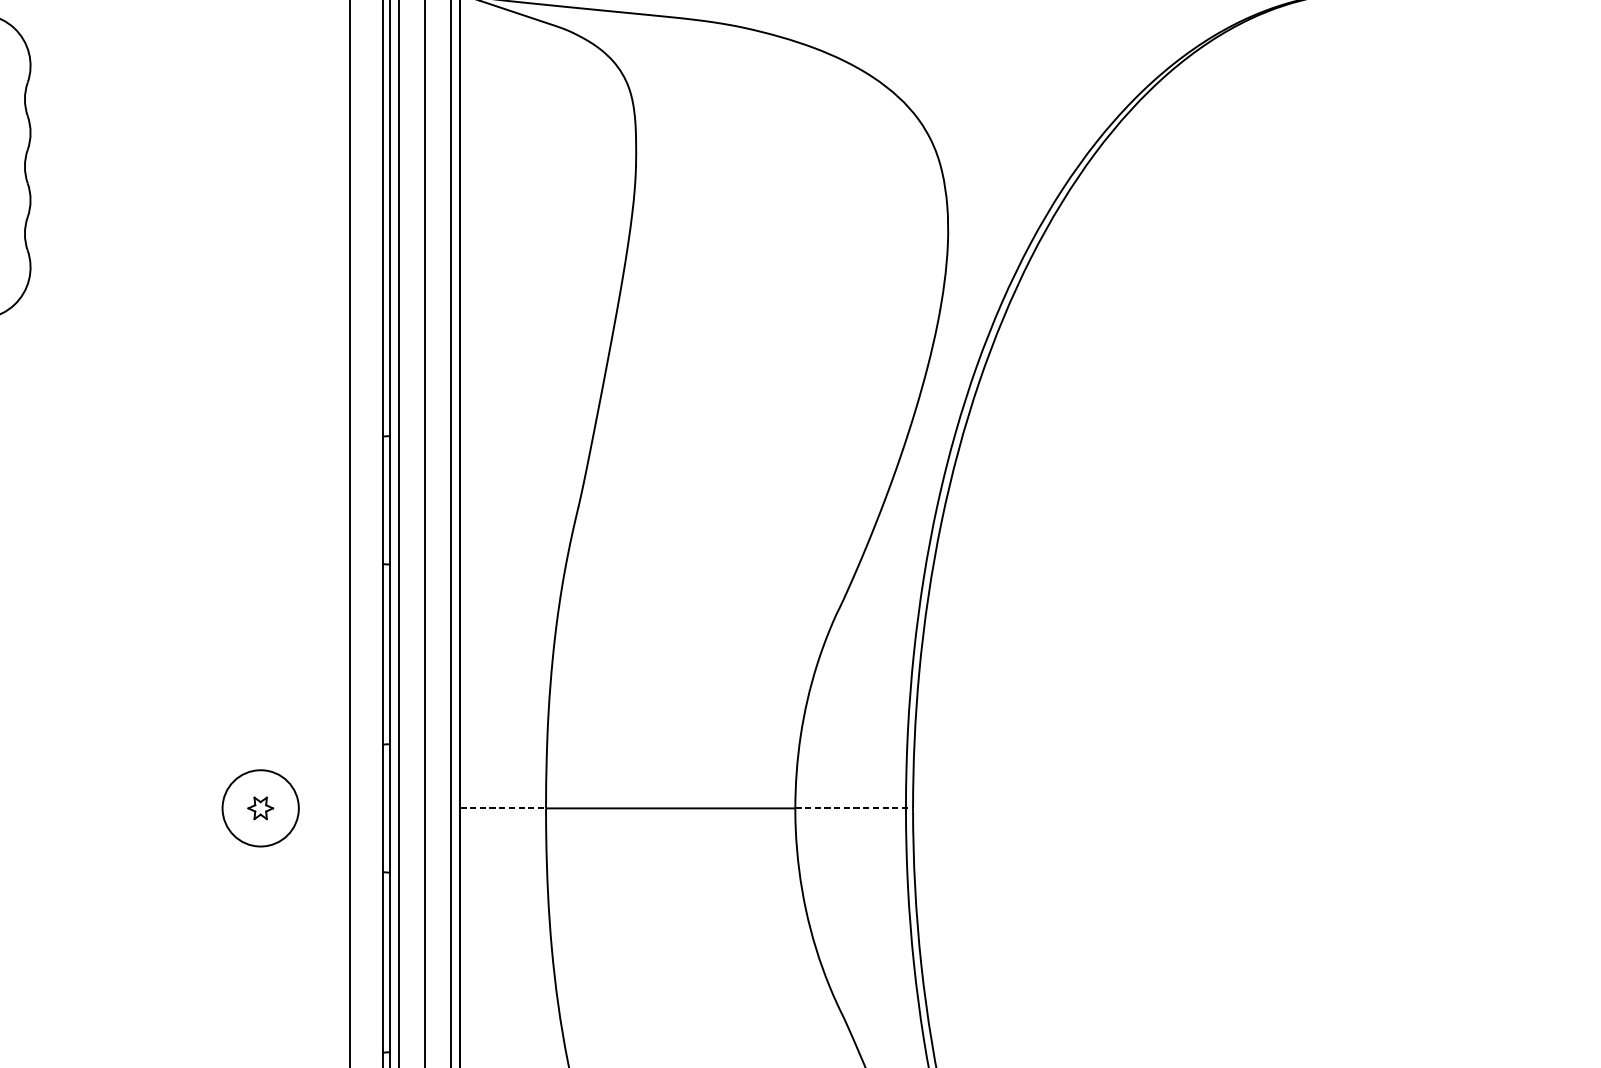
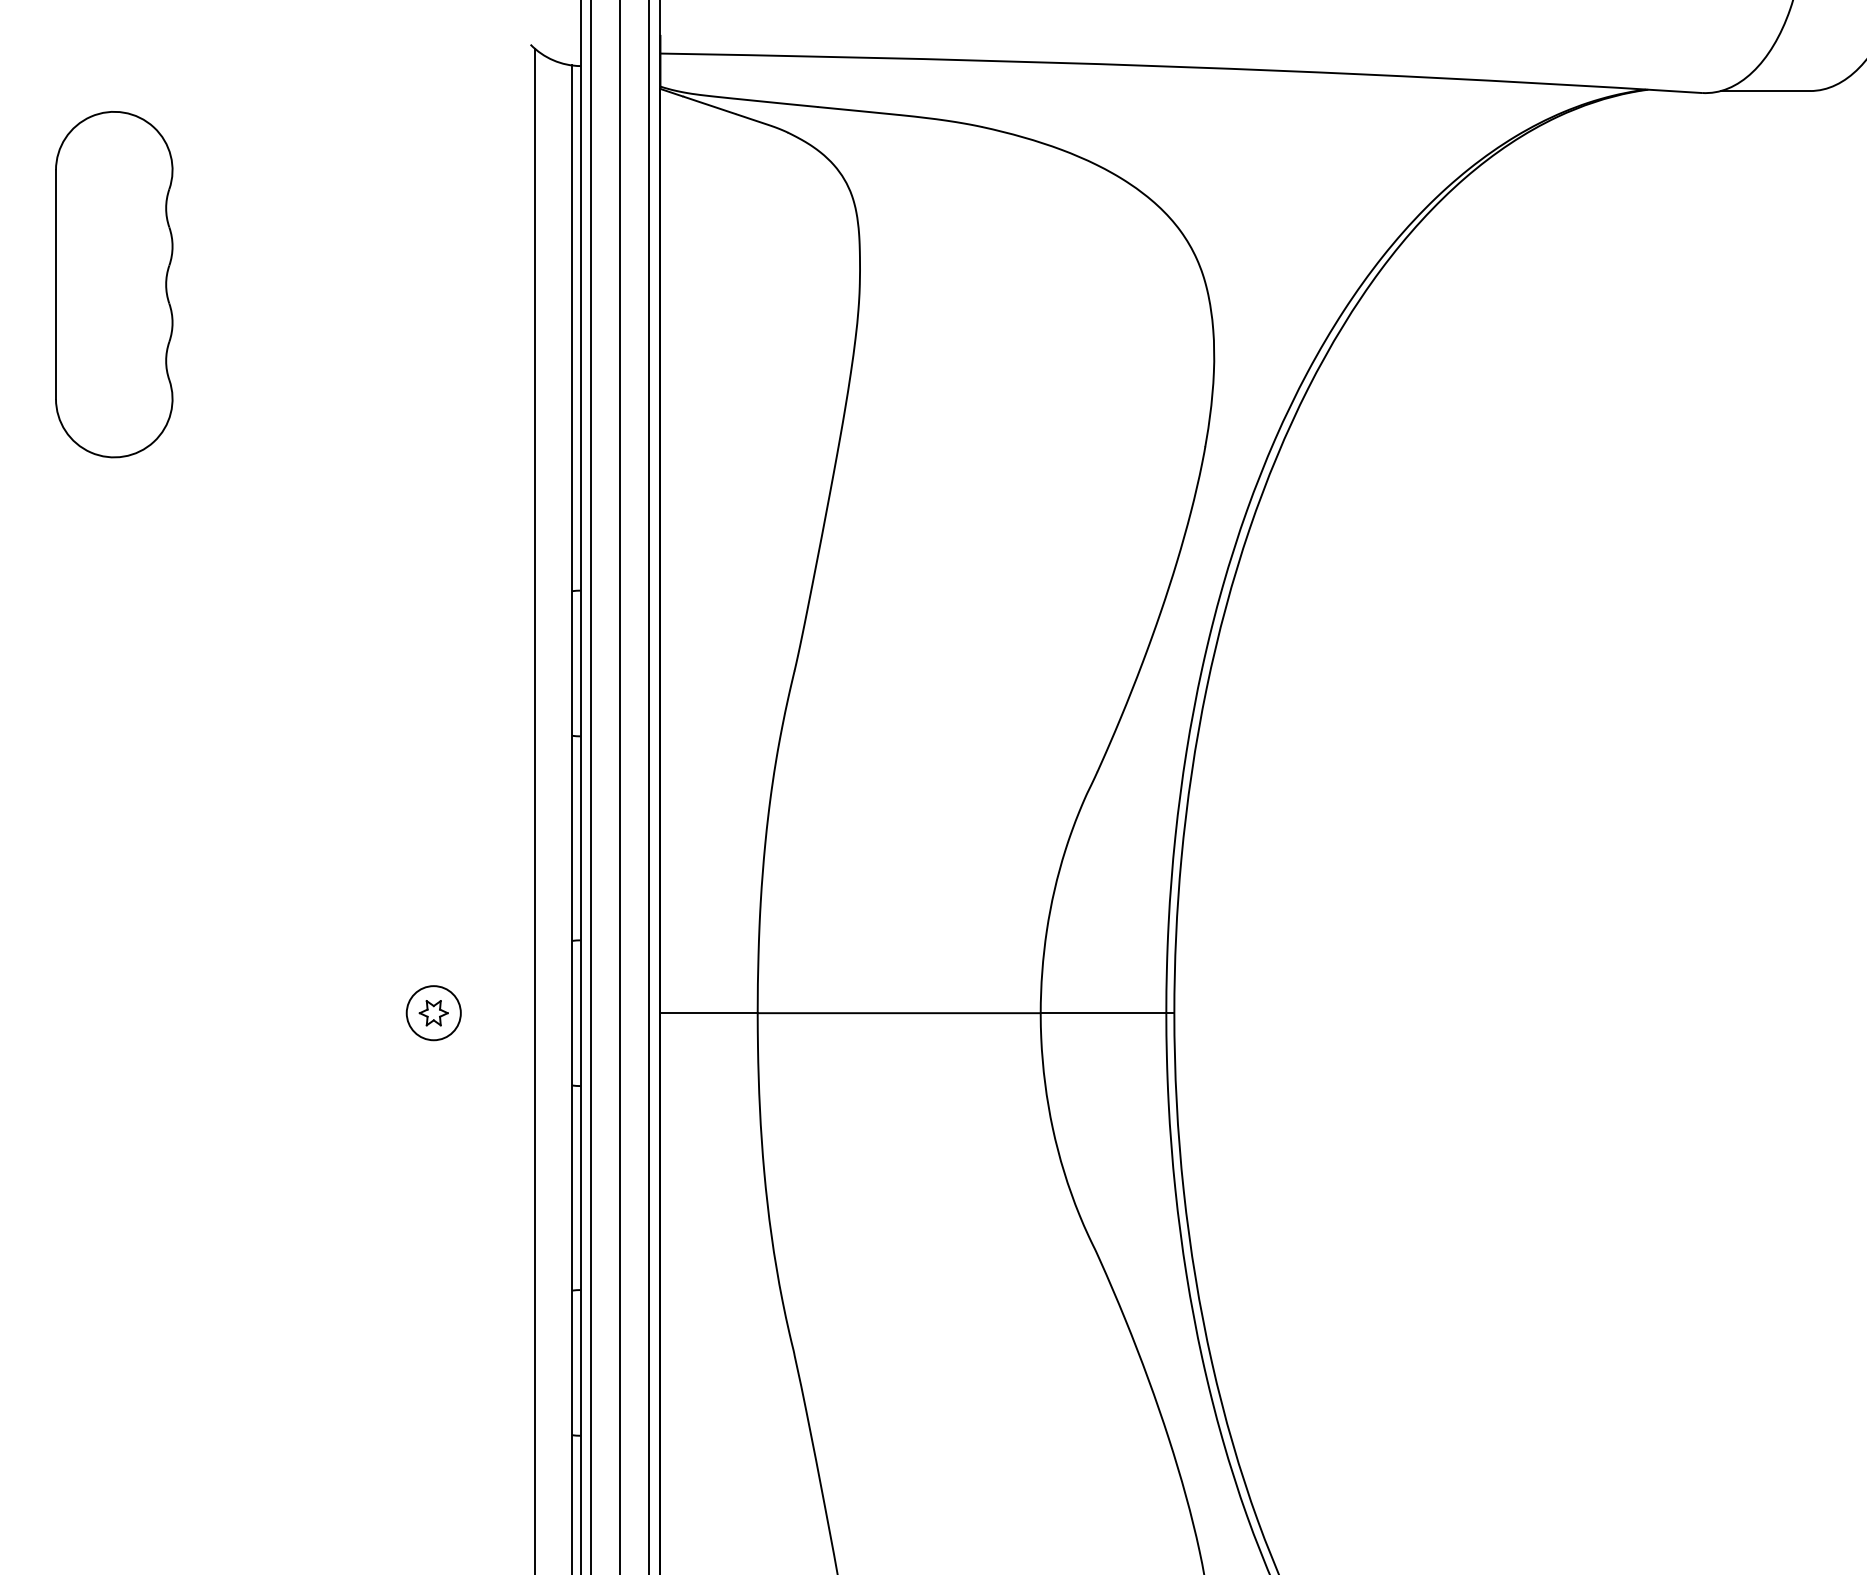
circle: (260, 808) -> (433, 1013), size x0.62
line: (503, 808) -> (709, 1013), dashed -> solid
line: (854, 808) -> (1107, 1013), dashed -> solid

